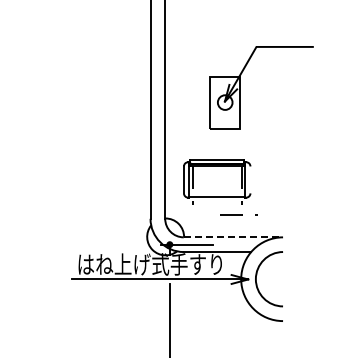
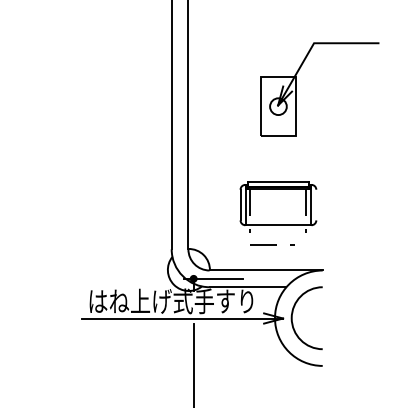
part: (240, 87) -> (295, 89), moved
part: (217, 181) -> (278, 206), moved
line: (233, 237) -> (266, 270), dashed -> solid

